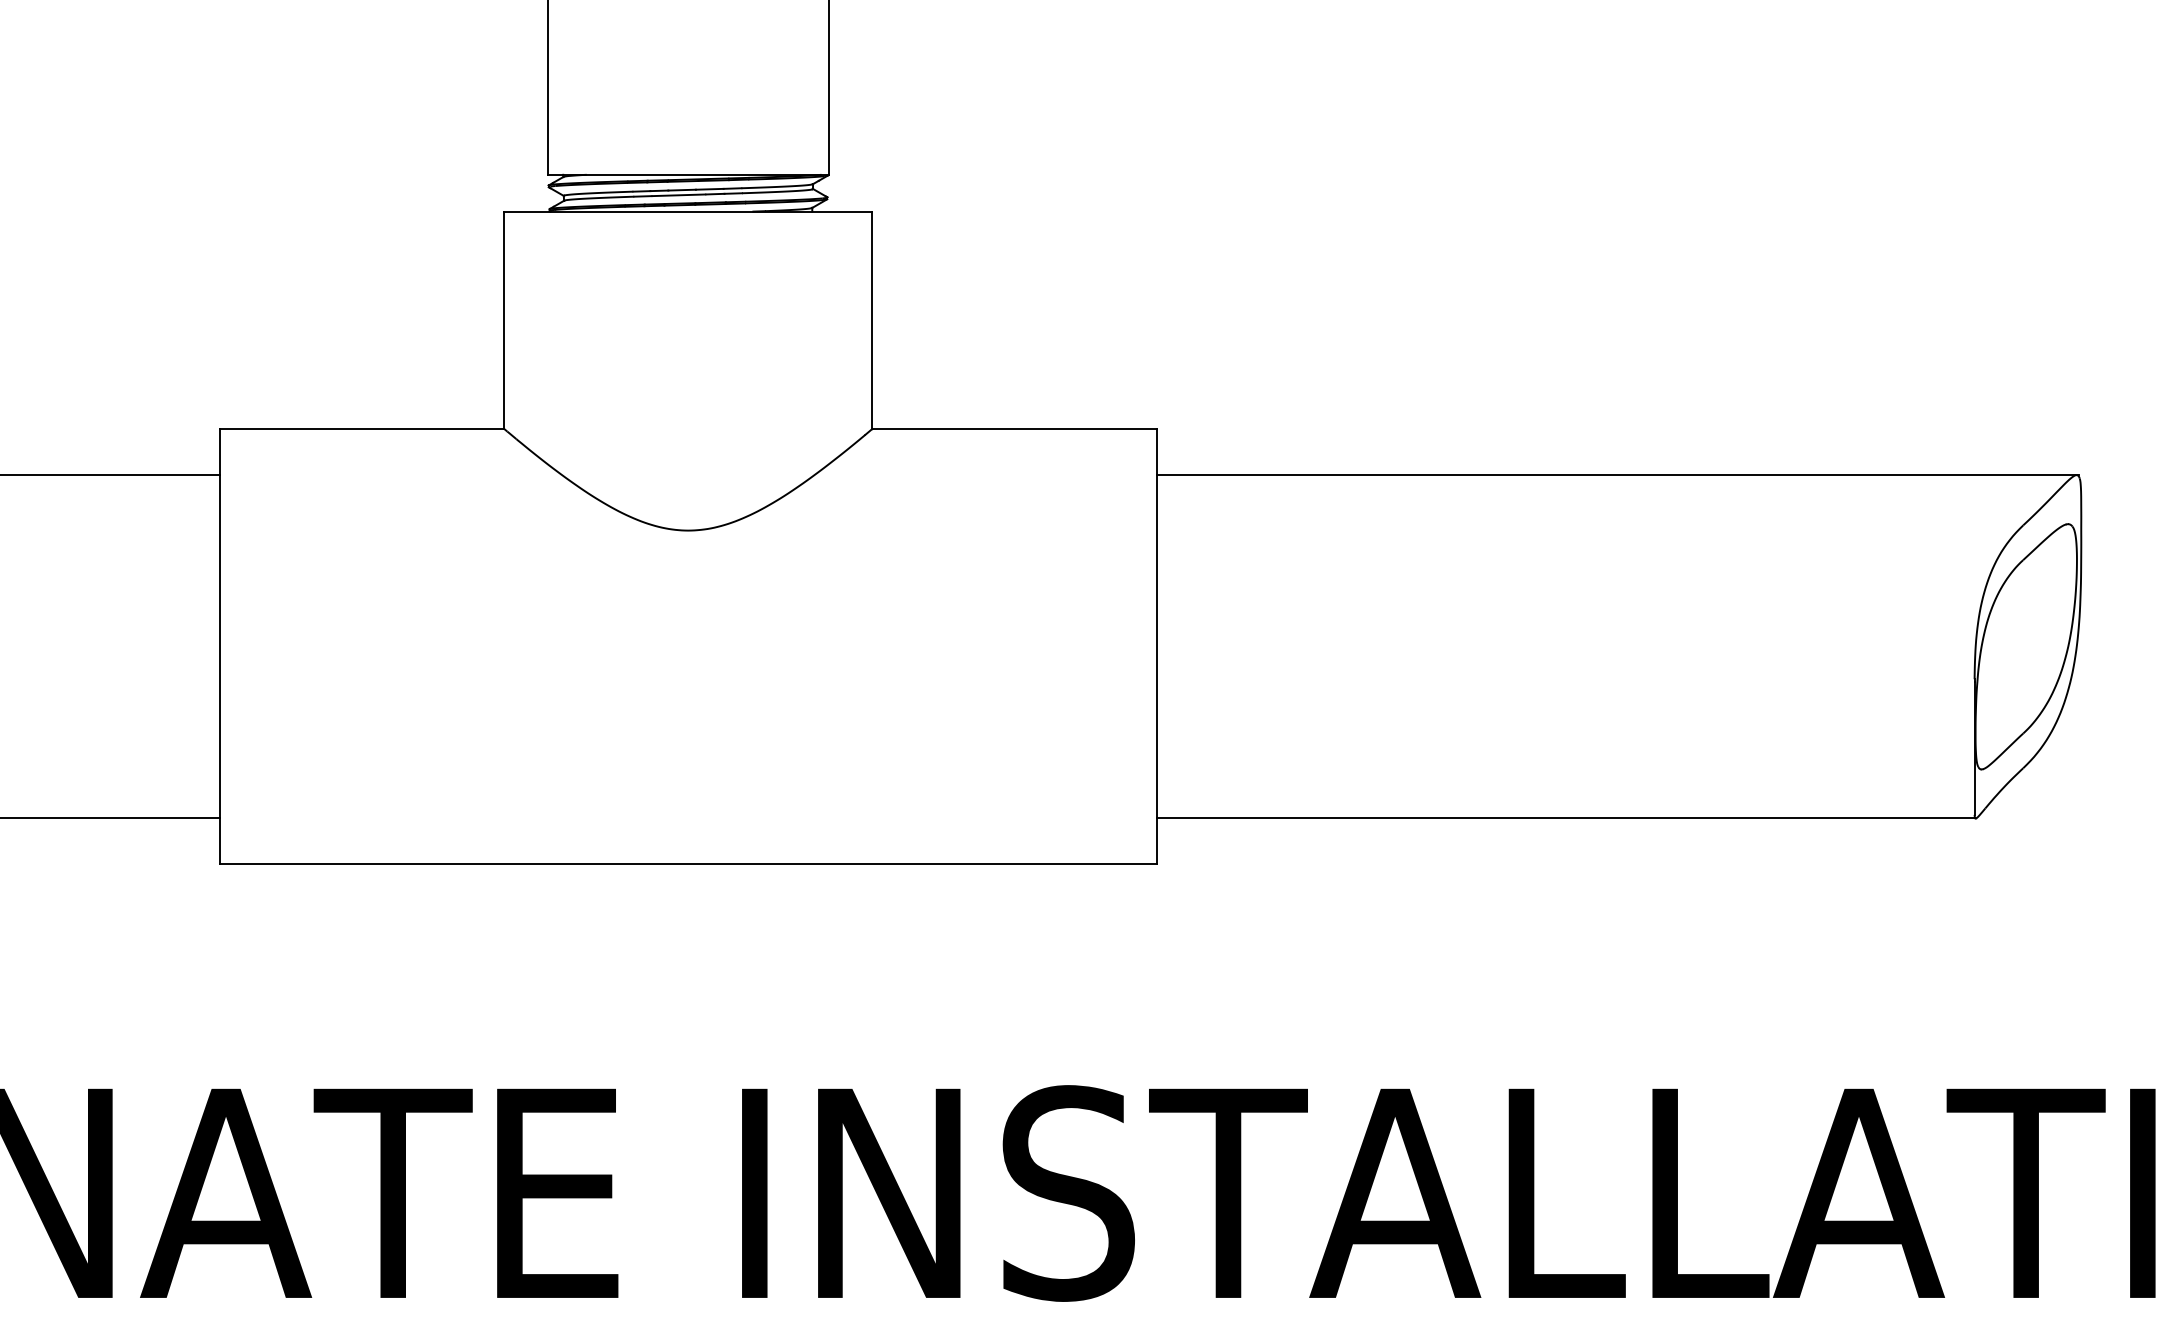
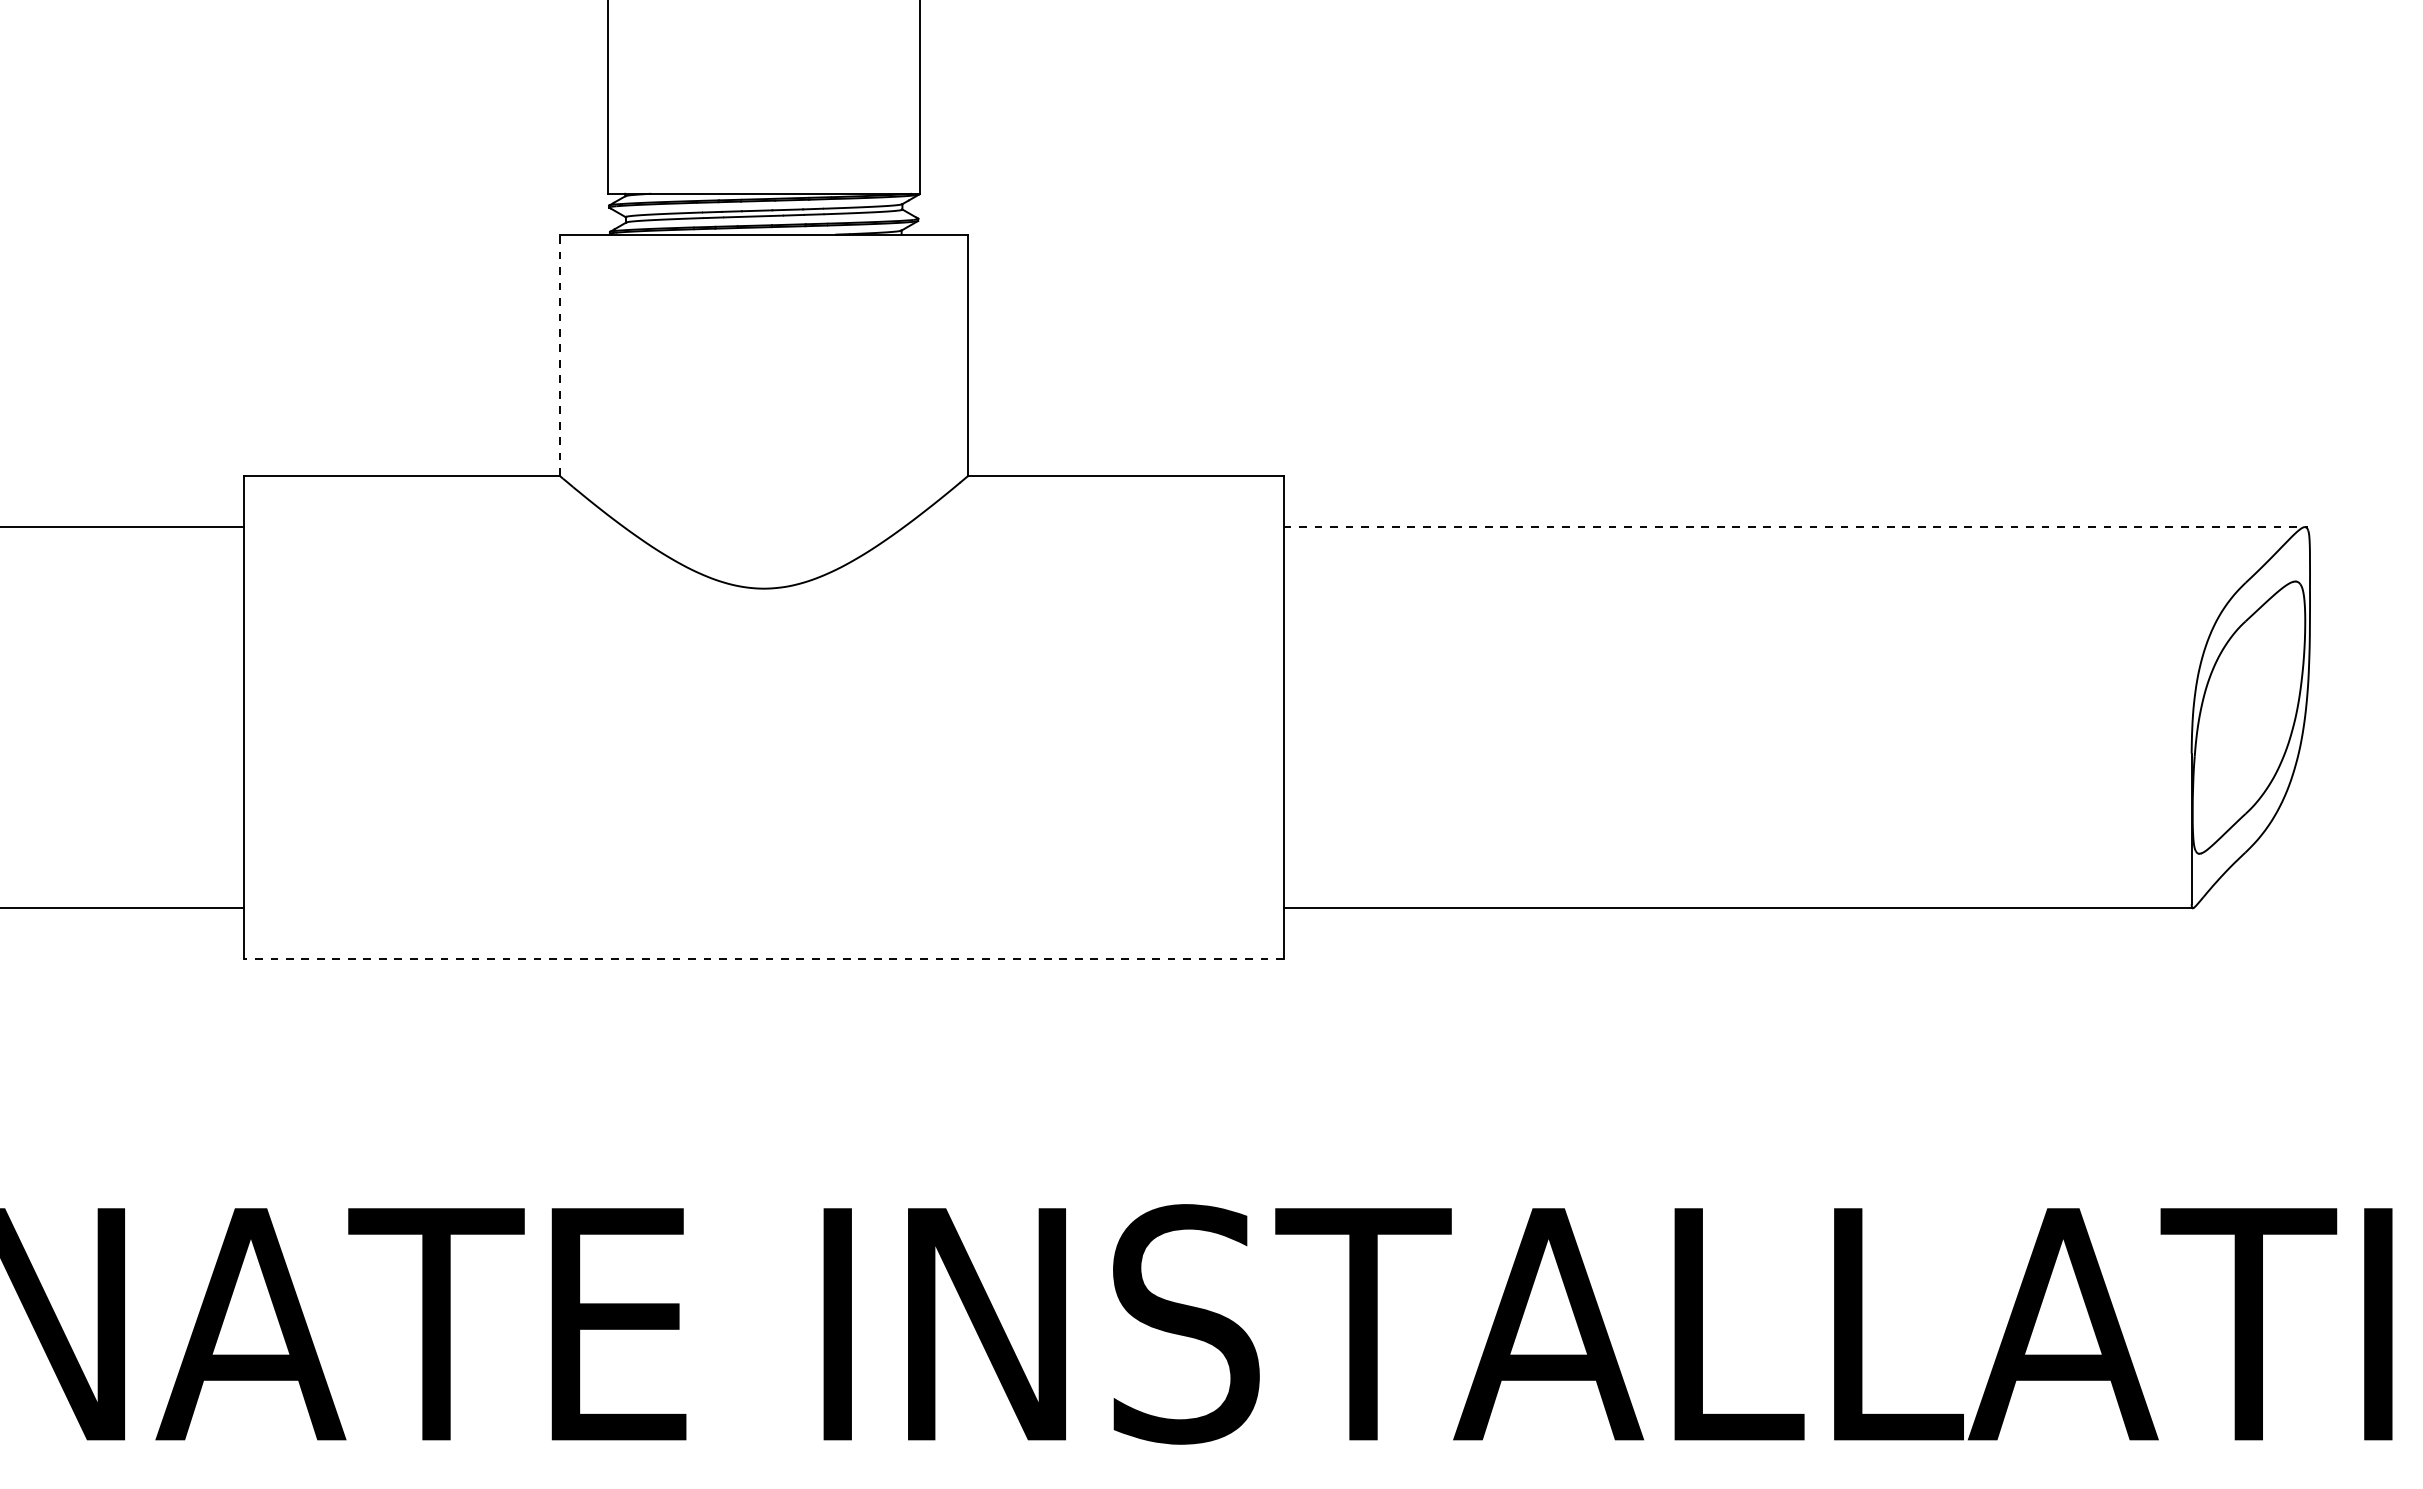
line: (504, 320) -> (559, 355), solid -> dashed
line: (1618, 474) -> (1796, 526), solid -> dashed
line: (687, 863) -> (763, 958), solid -> dashed

